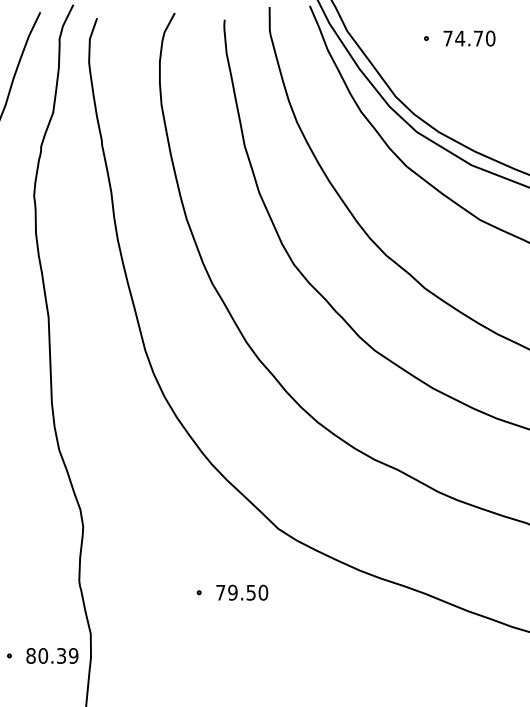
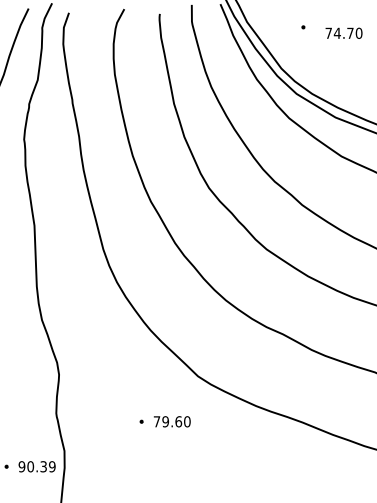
text: (468, 37) -> (343, 32), moved
text: (250, 592) -> (178, 421), 79.50 -> 79.60
text: (30, 655) -> (21, 466), 80.39 -> 90.39

